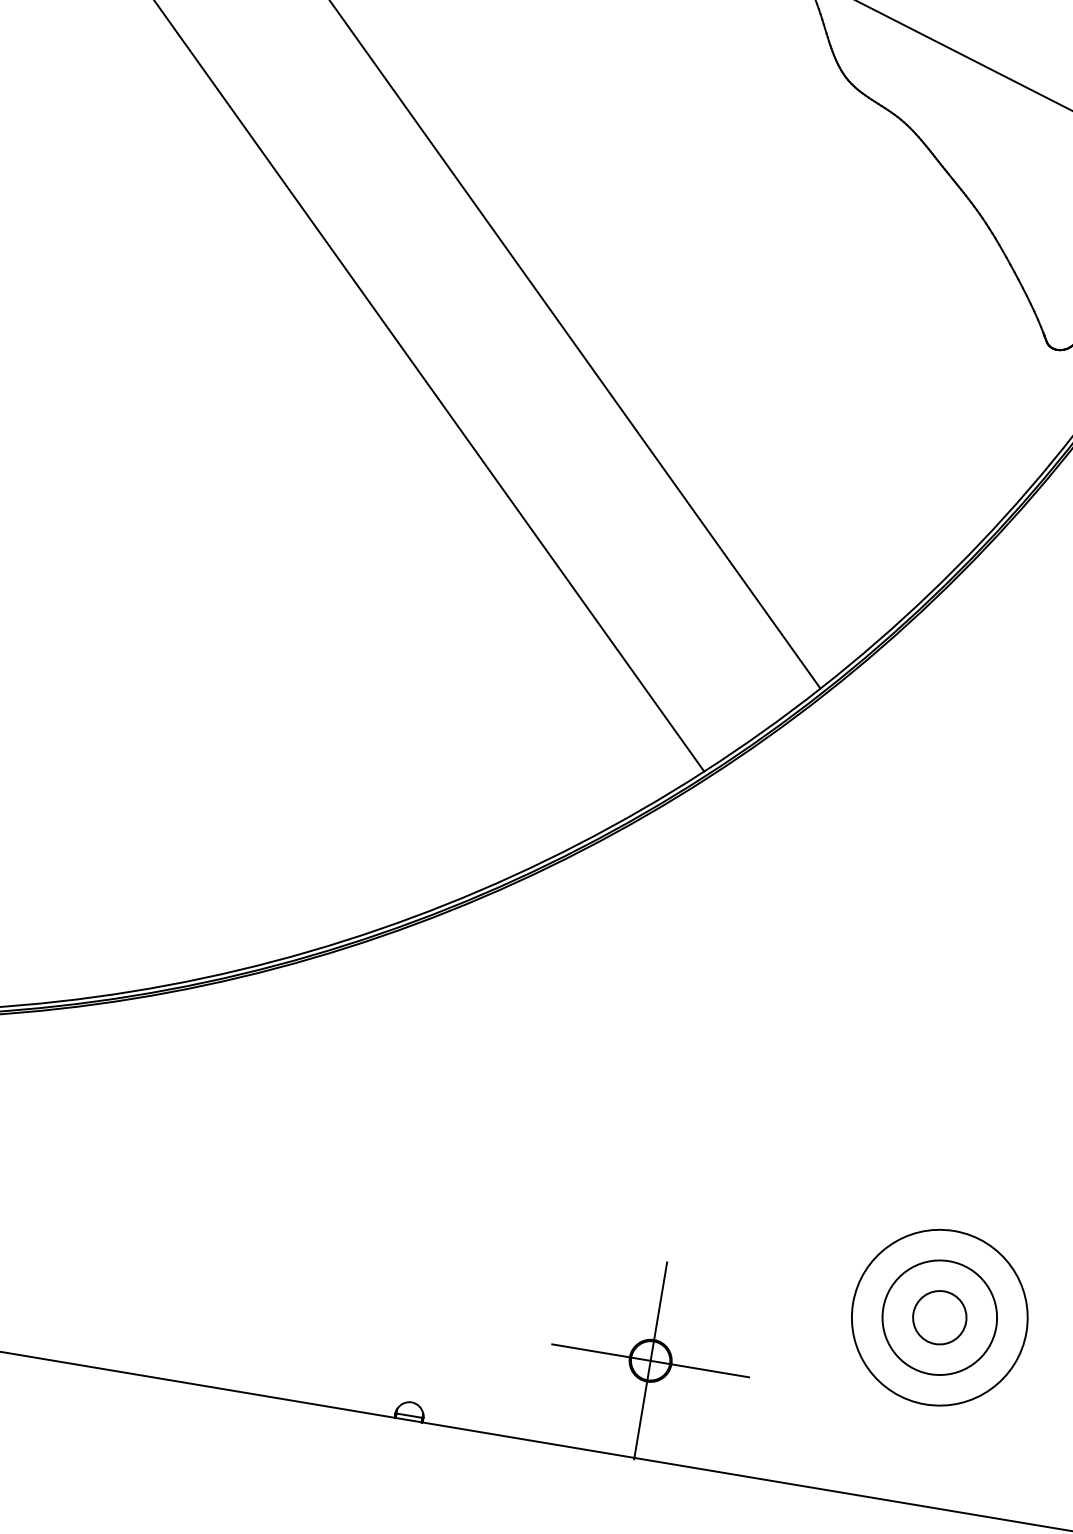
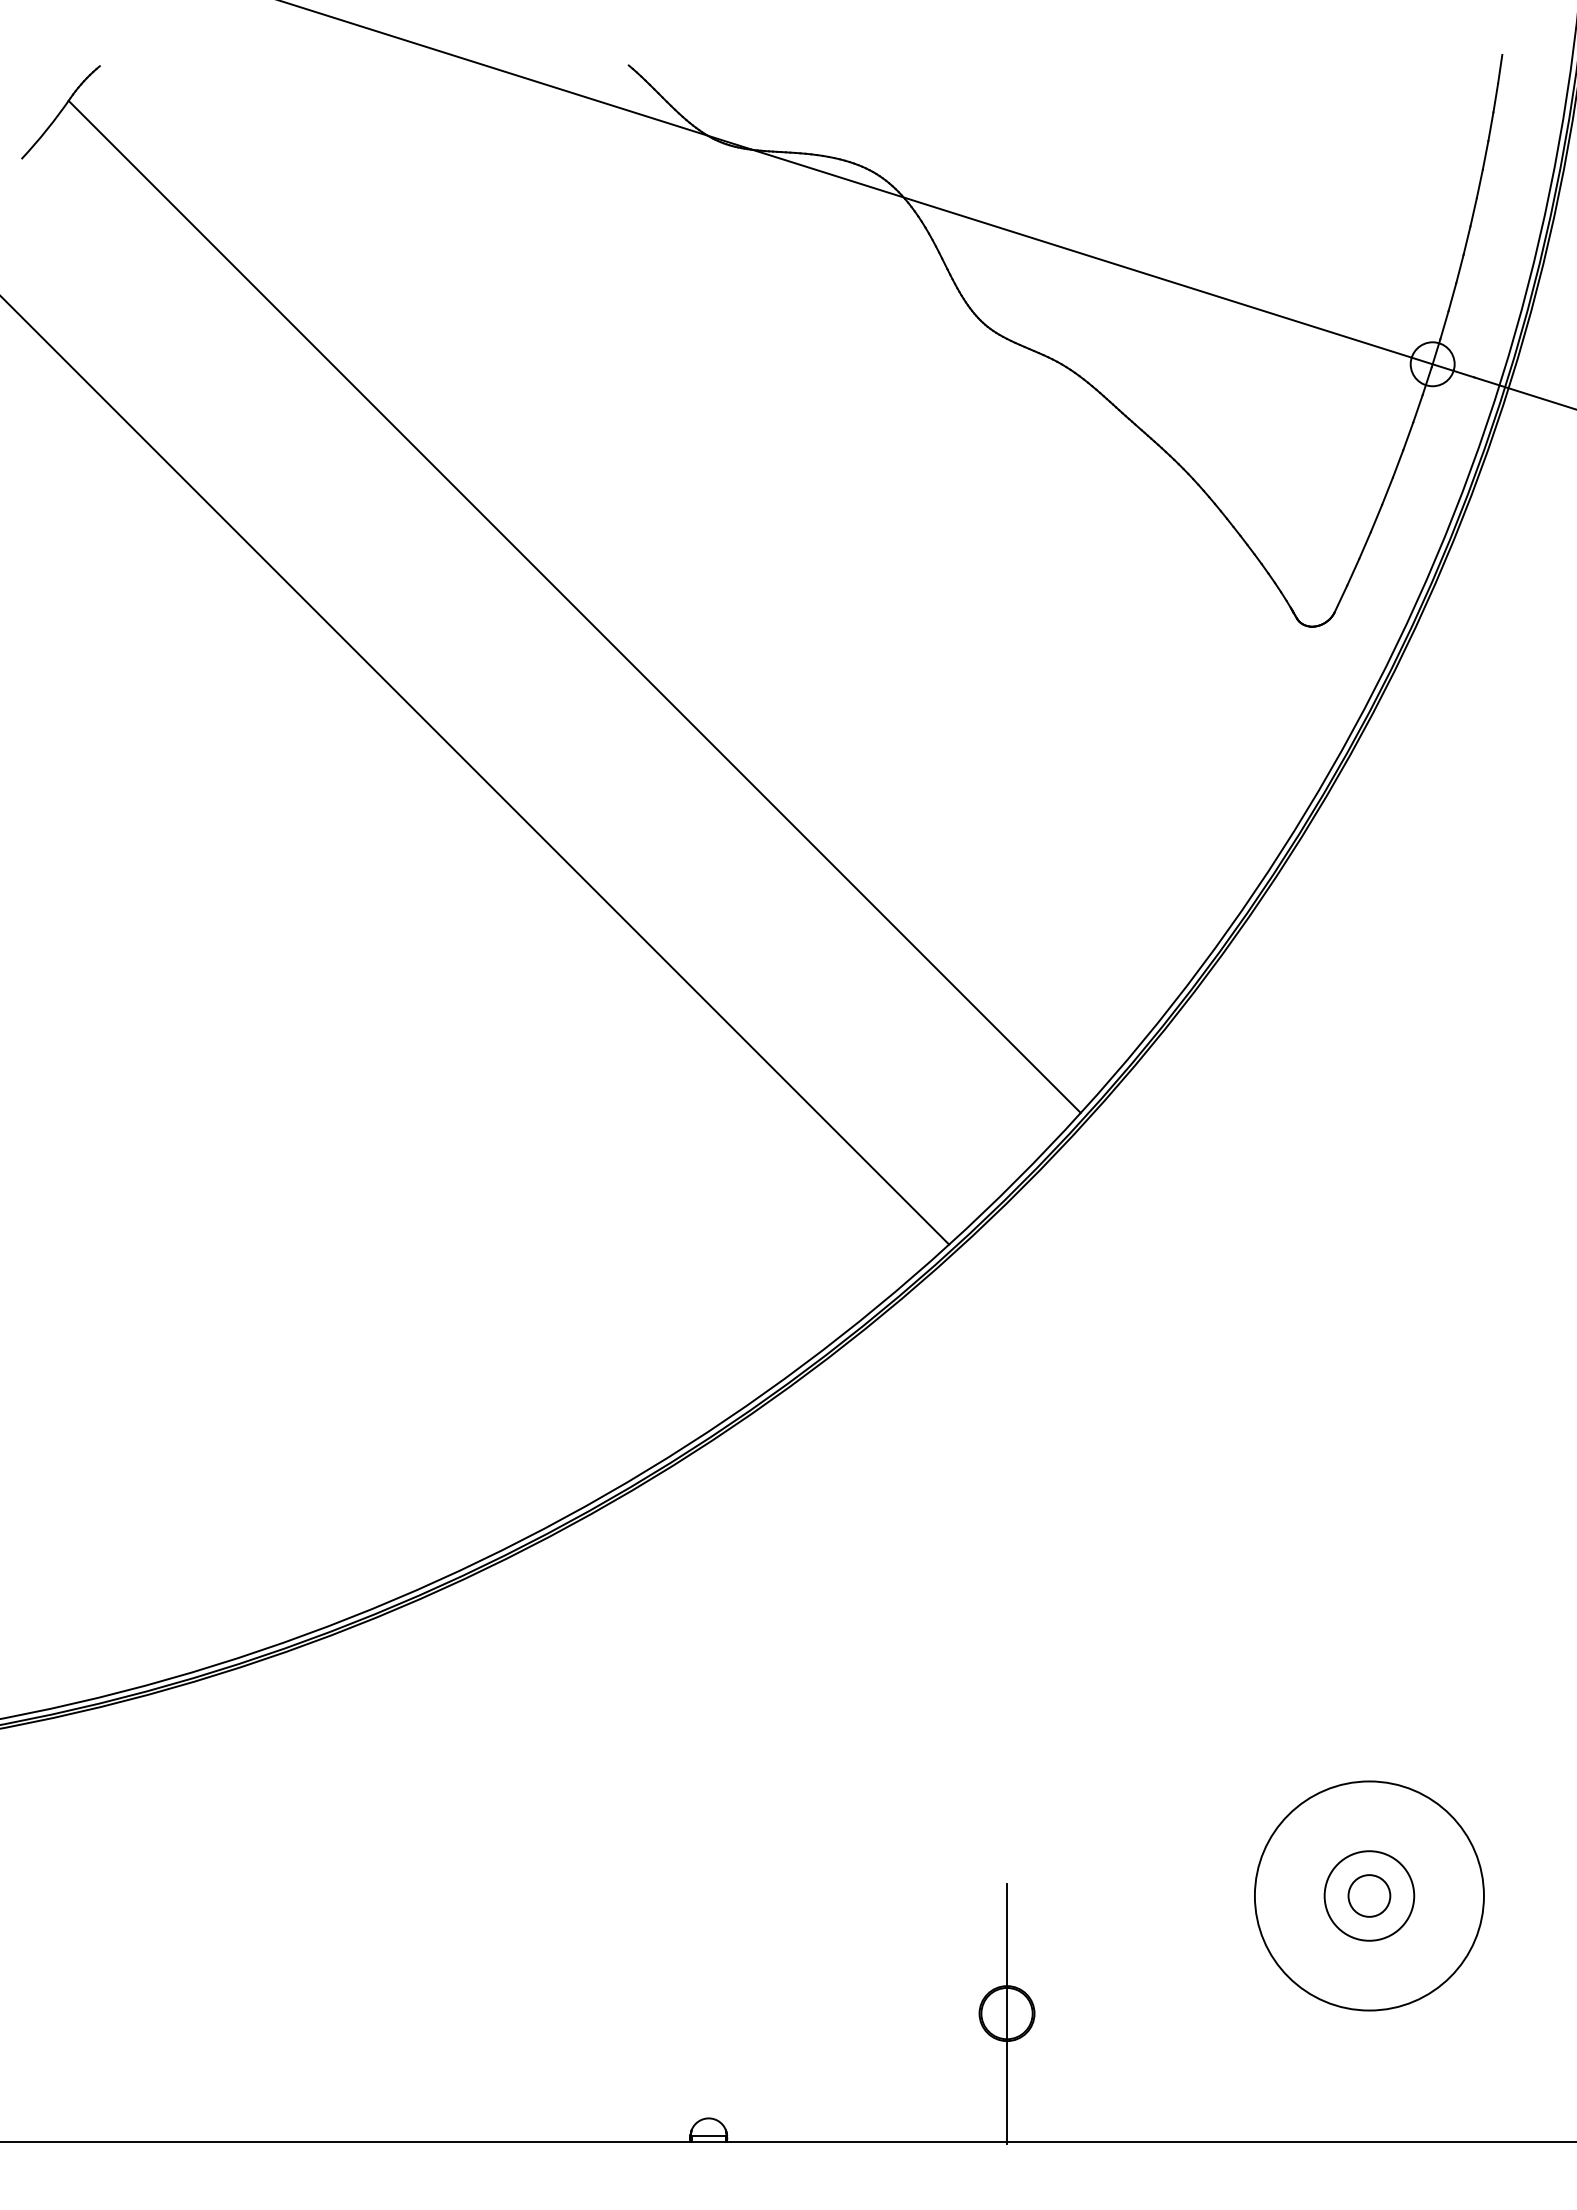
circle: (939, 1317) -> (1369, 1895), size x0.6
circle: (939, 1317) -> (1369, 1895), size x0.6
line: (650, 1360) -> (1006, 2013), removed

